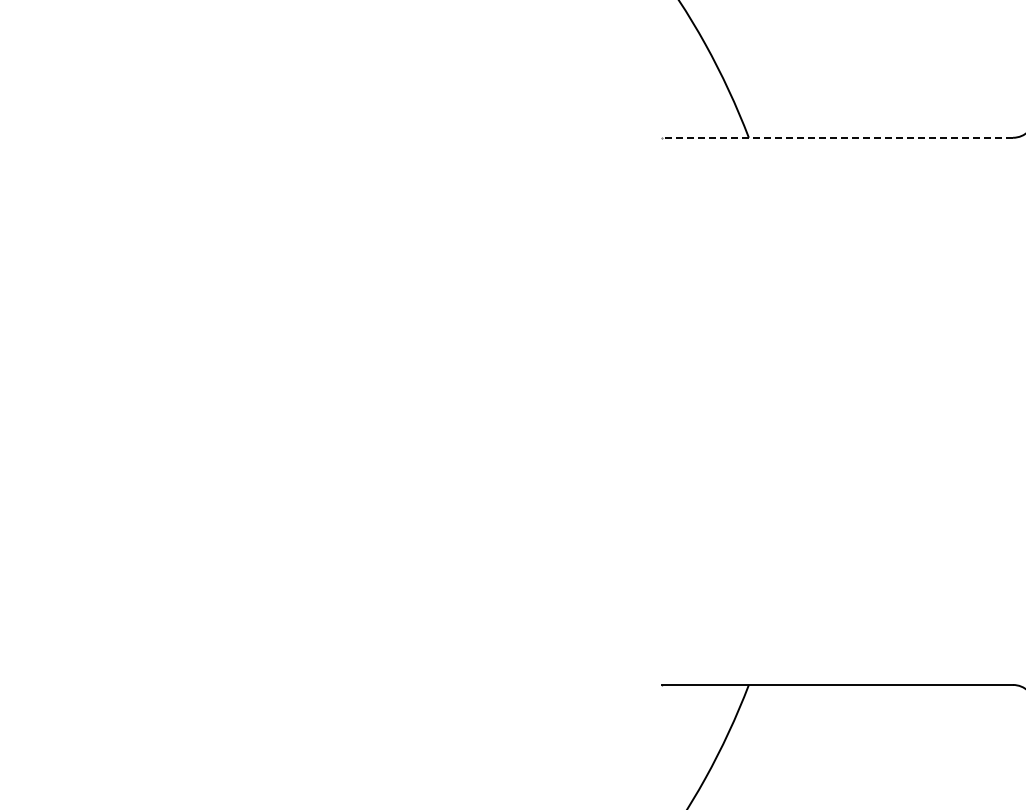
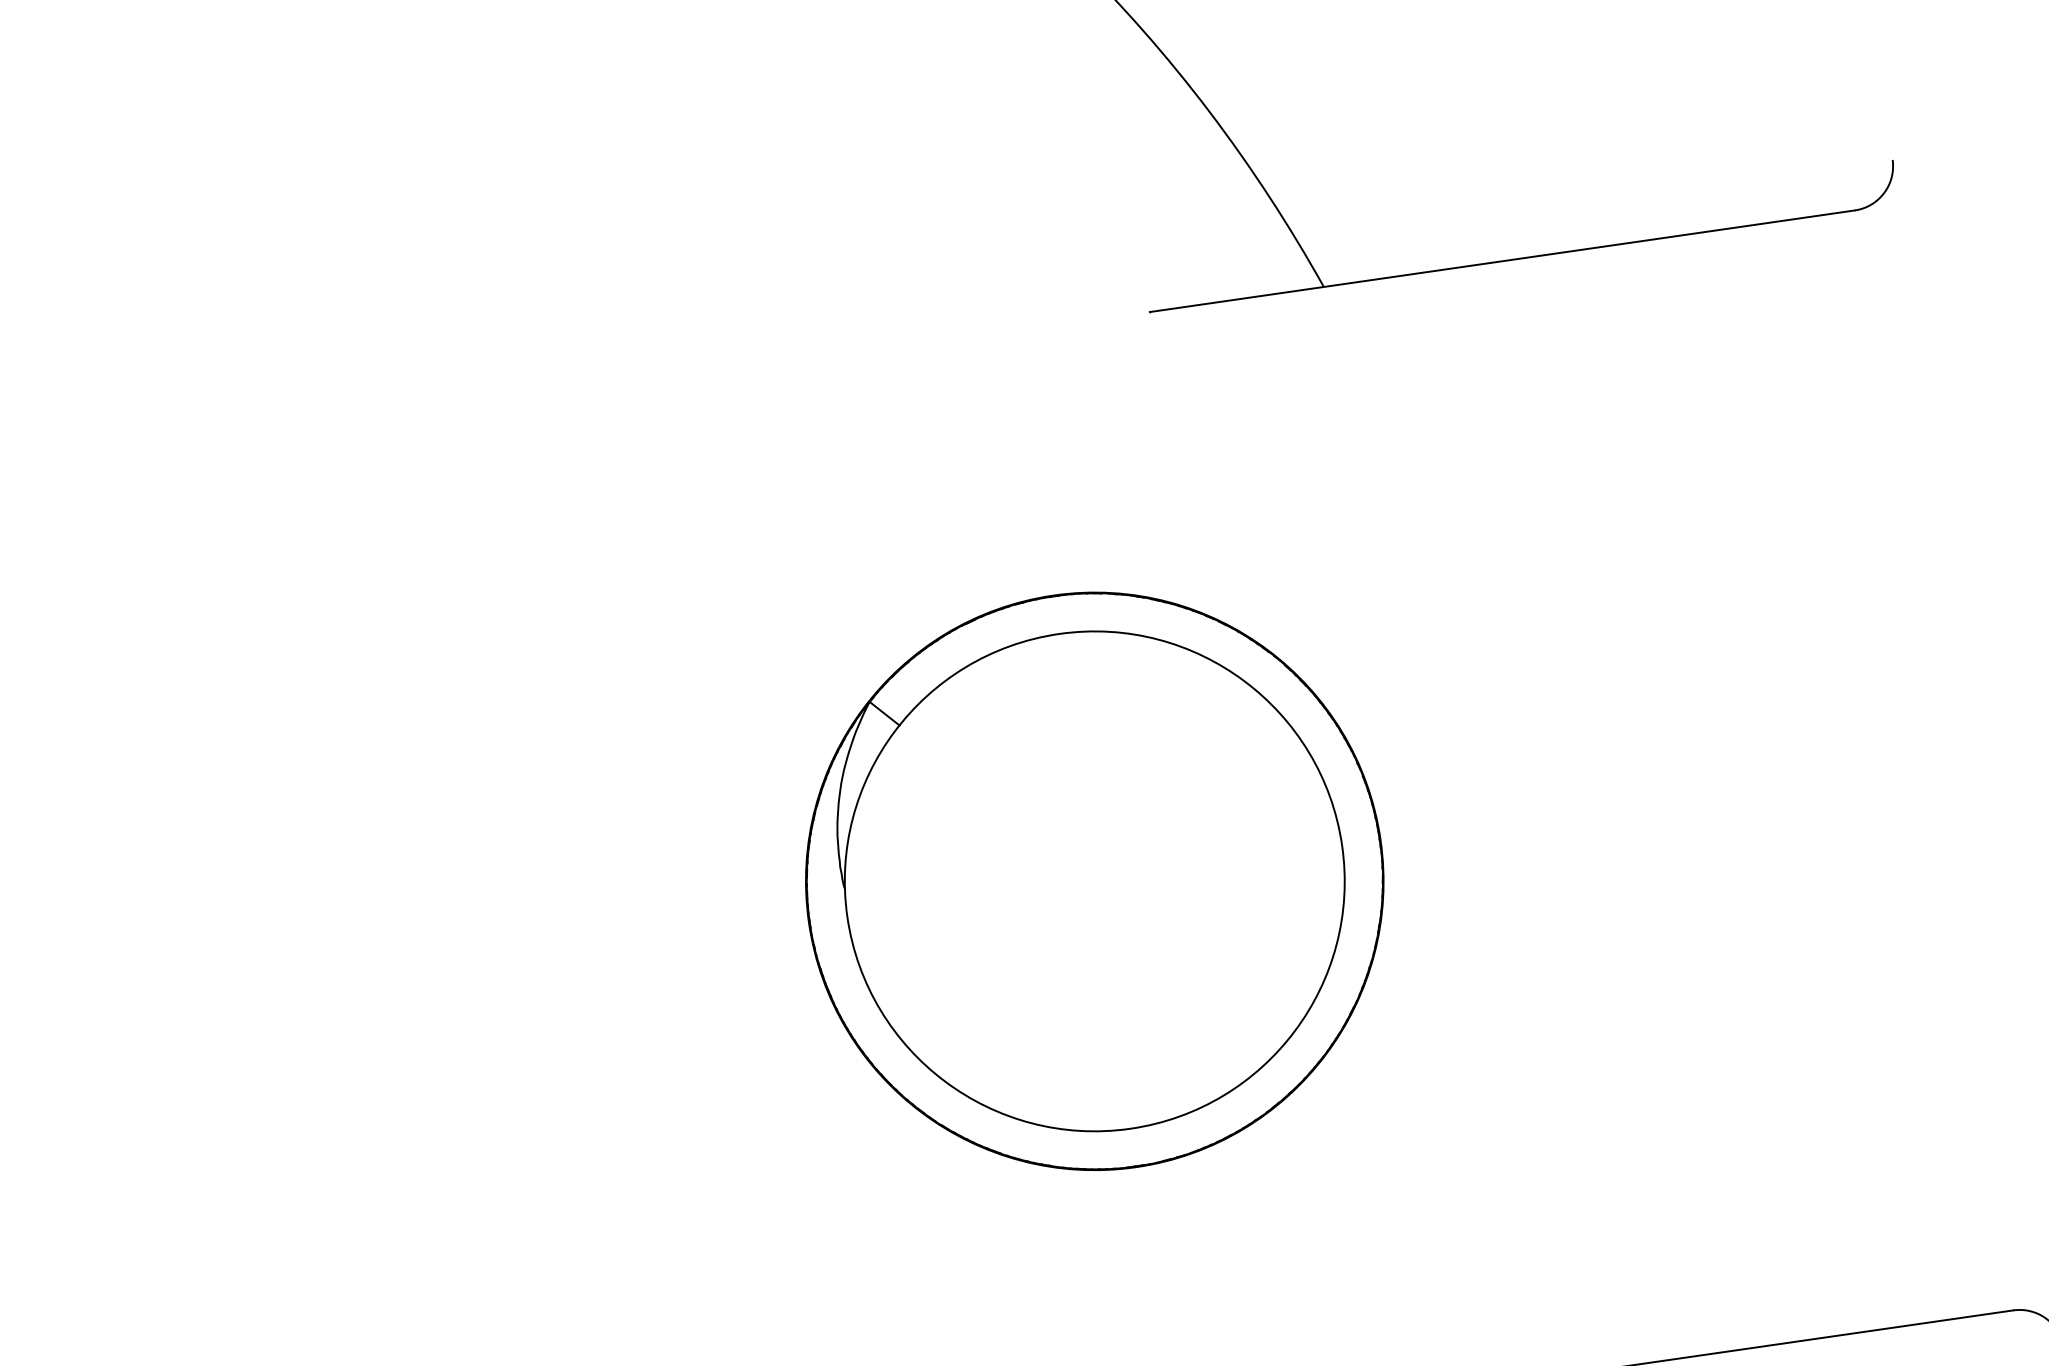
line: (837, 137) -> (1501, 260), dashed -> solid
part: (595, 411) -> (1094, 881), added

